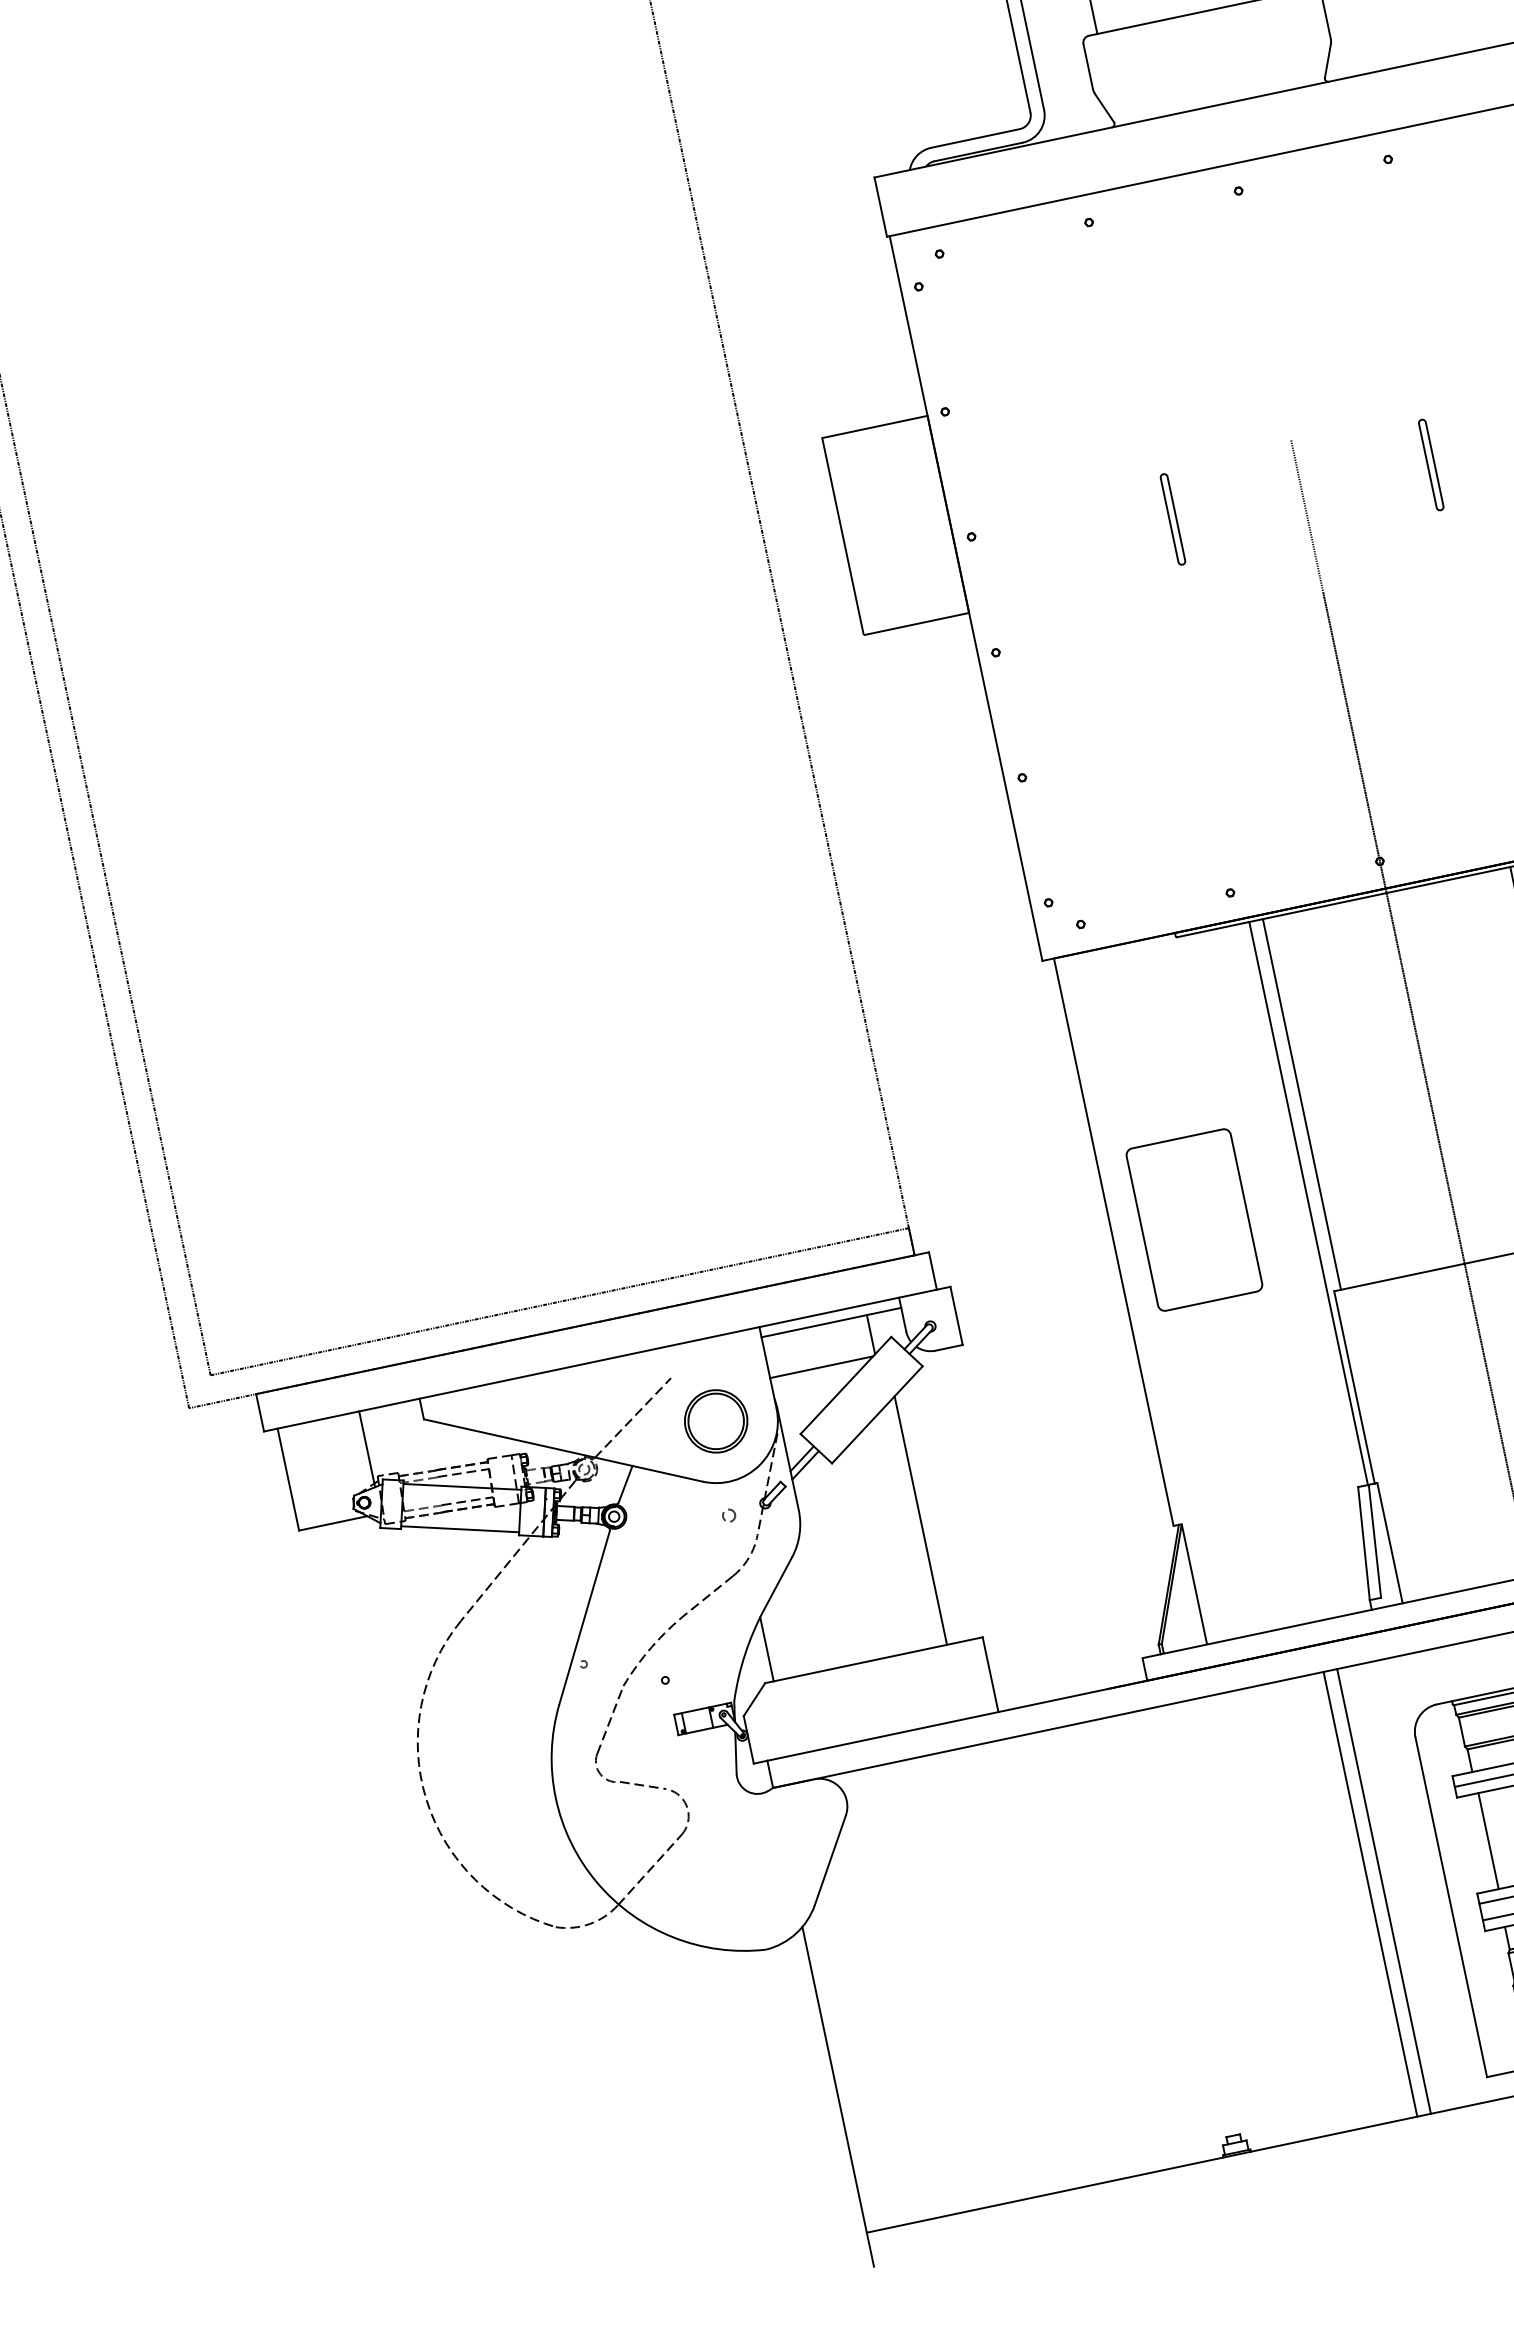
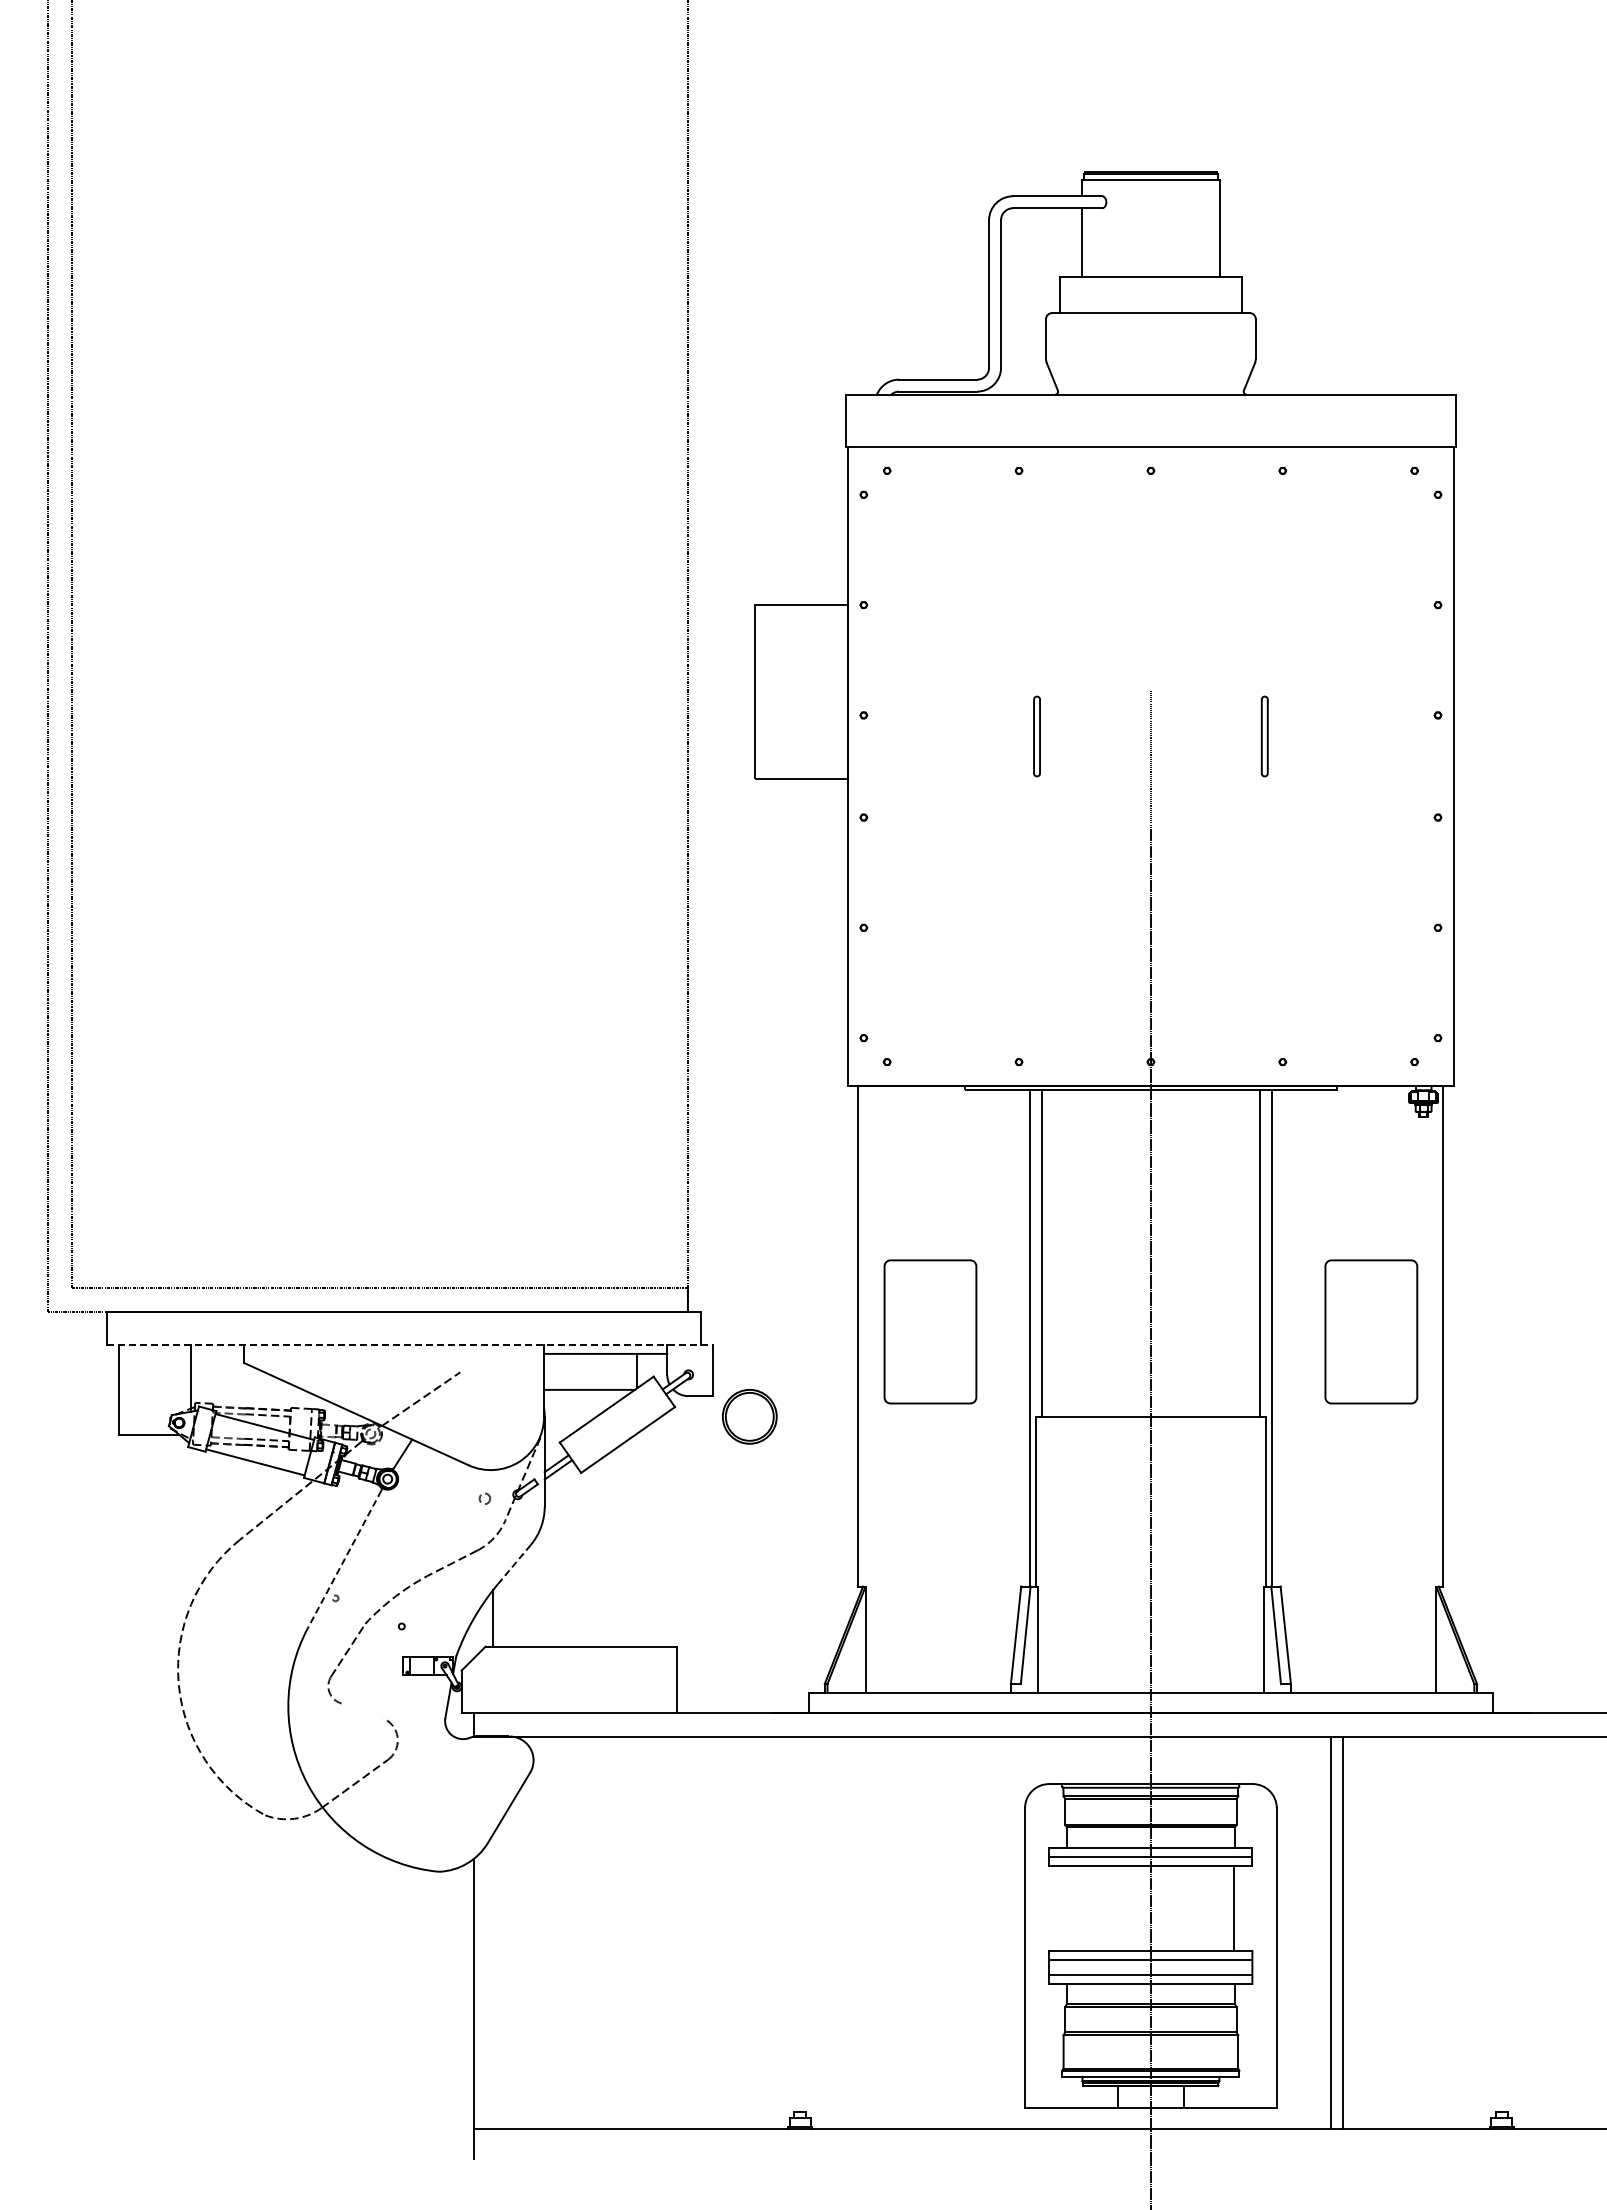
line: (606, 1358) -> (409, 1344), solid -> dashed
part: (715, 1421) -> (749, 1416), moved
line: (920, 1520) -> (645, 1536), removed
line: (778, 1583) -> (514, 1564), solid -> dashed
line: (584, 1618) -> (344, 1559), solid -> dashed
line: (643, 1785) -> (364, 1711), removed
line: (1488, 1840) -> (1068, 1908), removed
line: (1384, 1891) -> (971, 1932), removed
line: (1370, 1894) -> (959, 1932), removed

